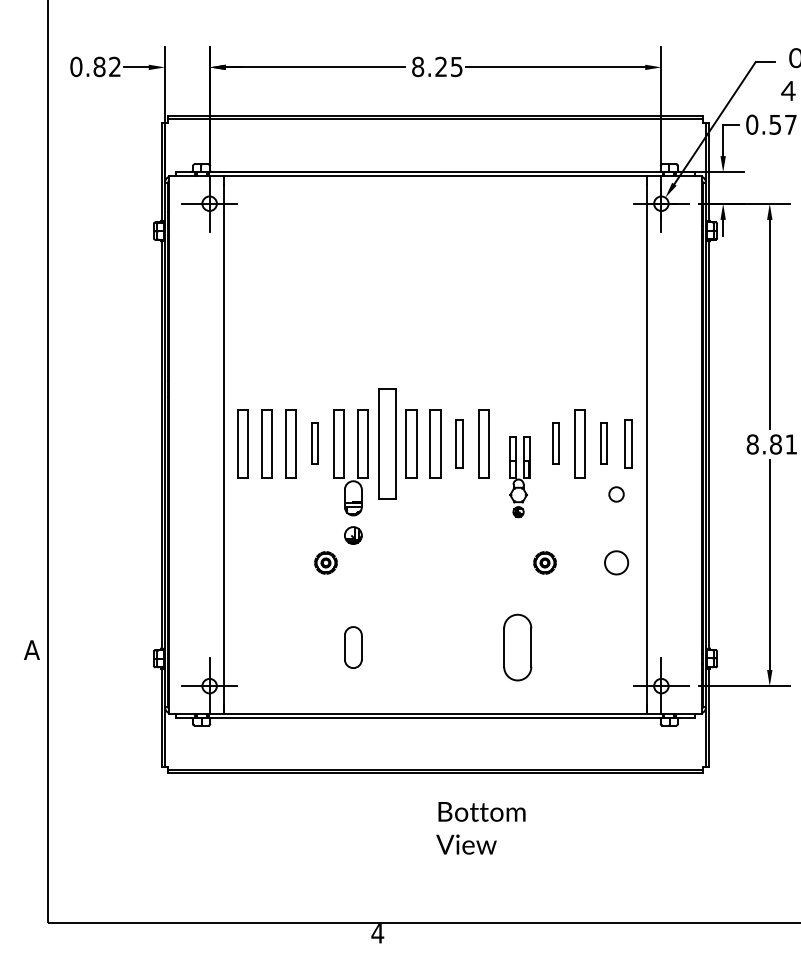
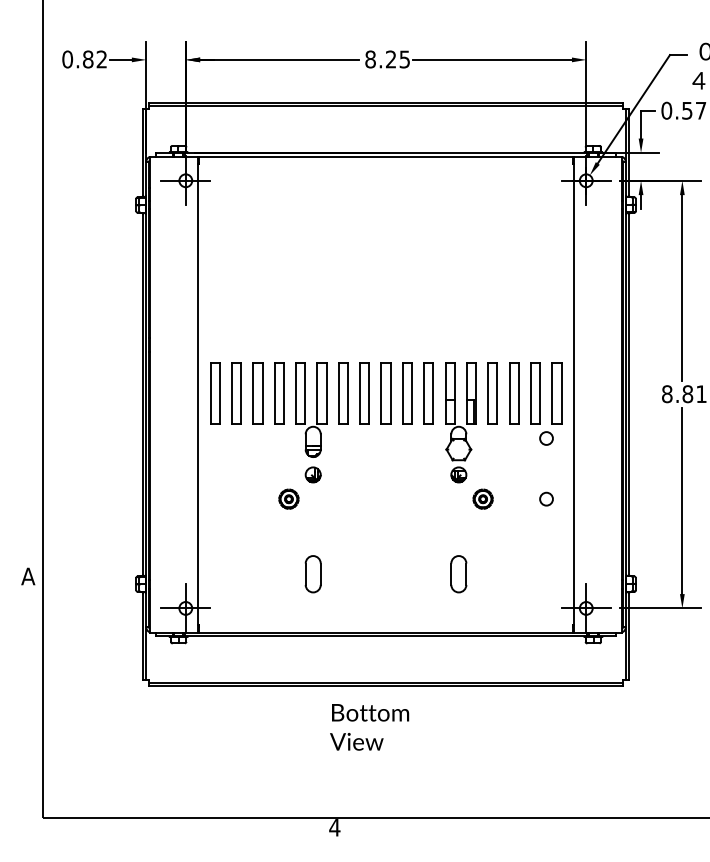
part: (314, 443) -> (278, 393), size x1.67
part: (387, 443) -> (343, 393), size x0.62
part: (459, 443) -> (407, 393), size x1.43
part: (555, 443) -> (492, 393), size x1.67
part: (603, 443) -> (534, 393), size x1.67
part: (627, 443) -> (556, 393), size x1.43
part: (519, 476) -> (460, 422), size x1.67
circle: (616, 562) -> (546, 498), size x0.62
part: (517, 647) -> (458, 574), size x0.62
text: (480, 828) -> (369, 727), moved

